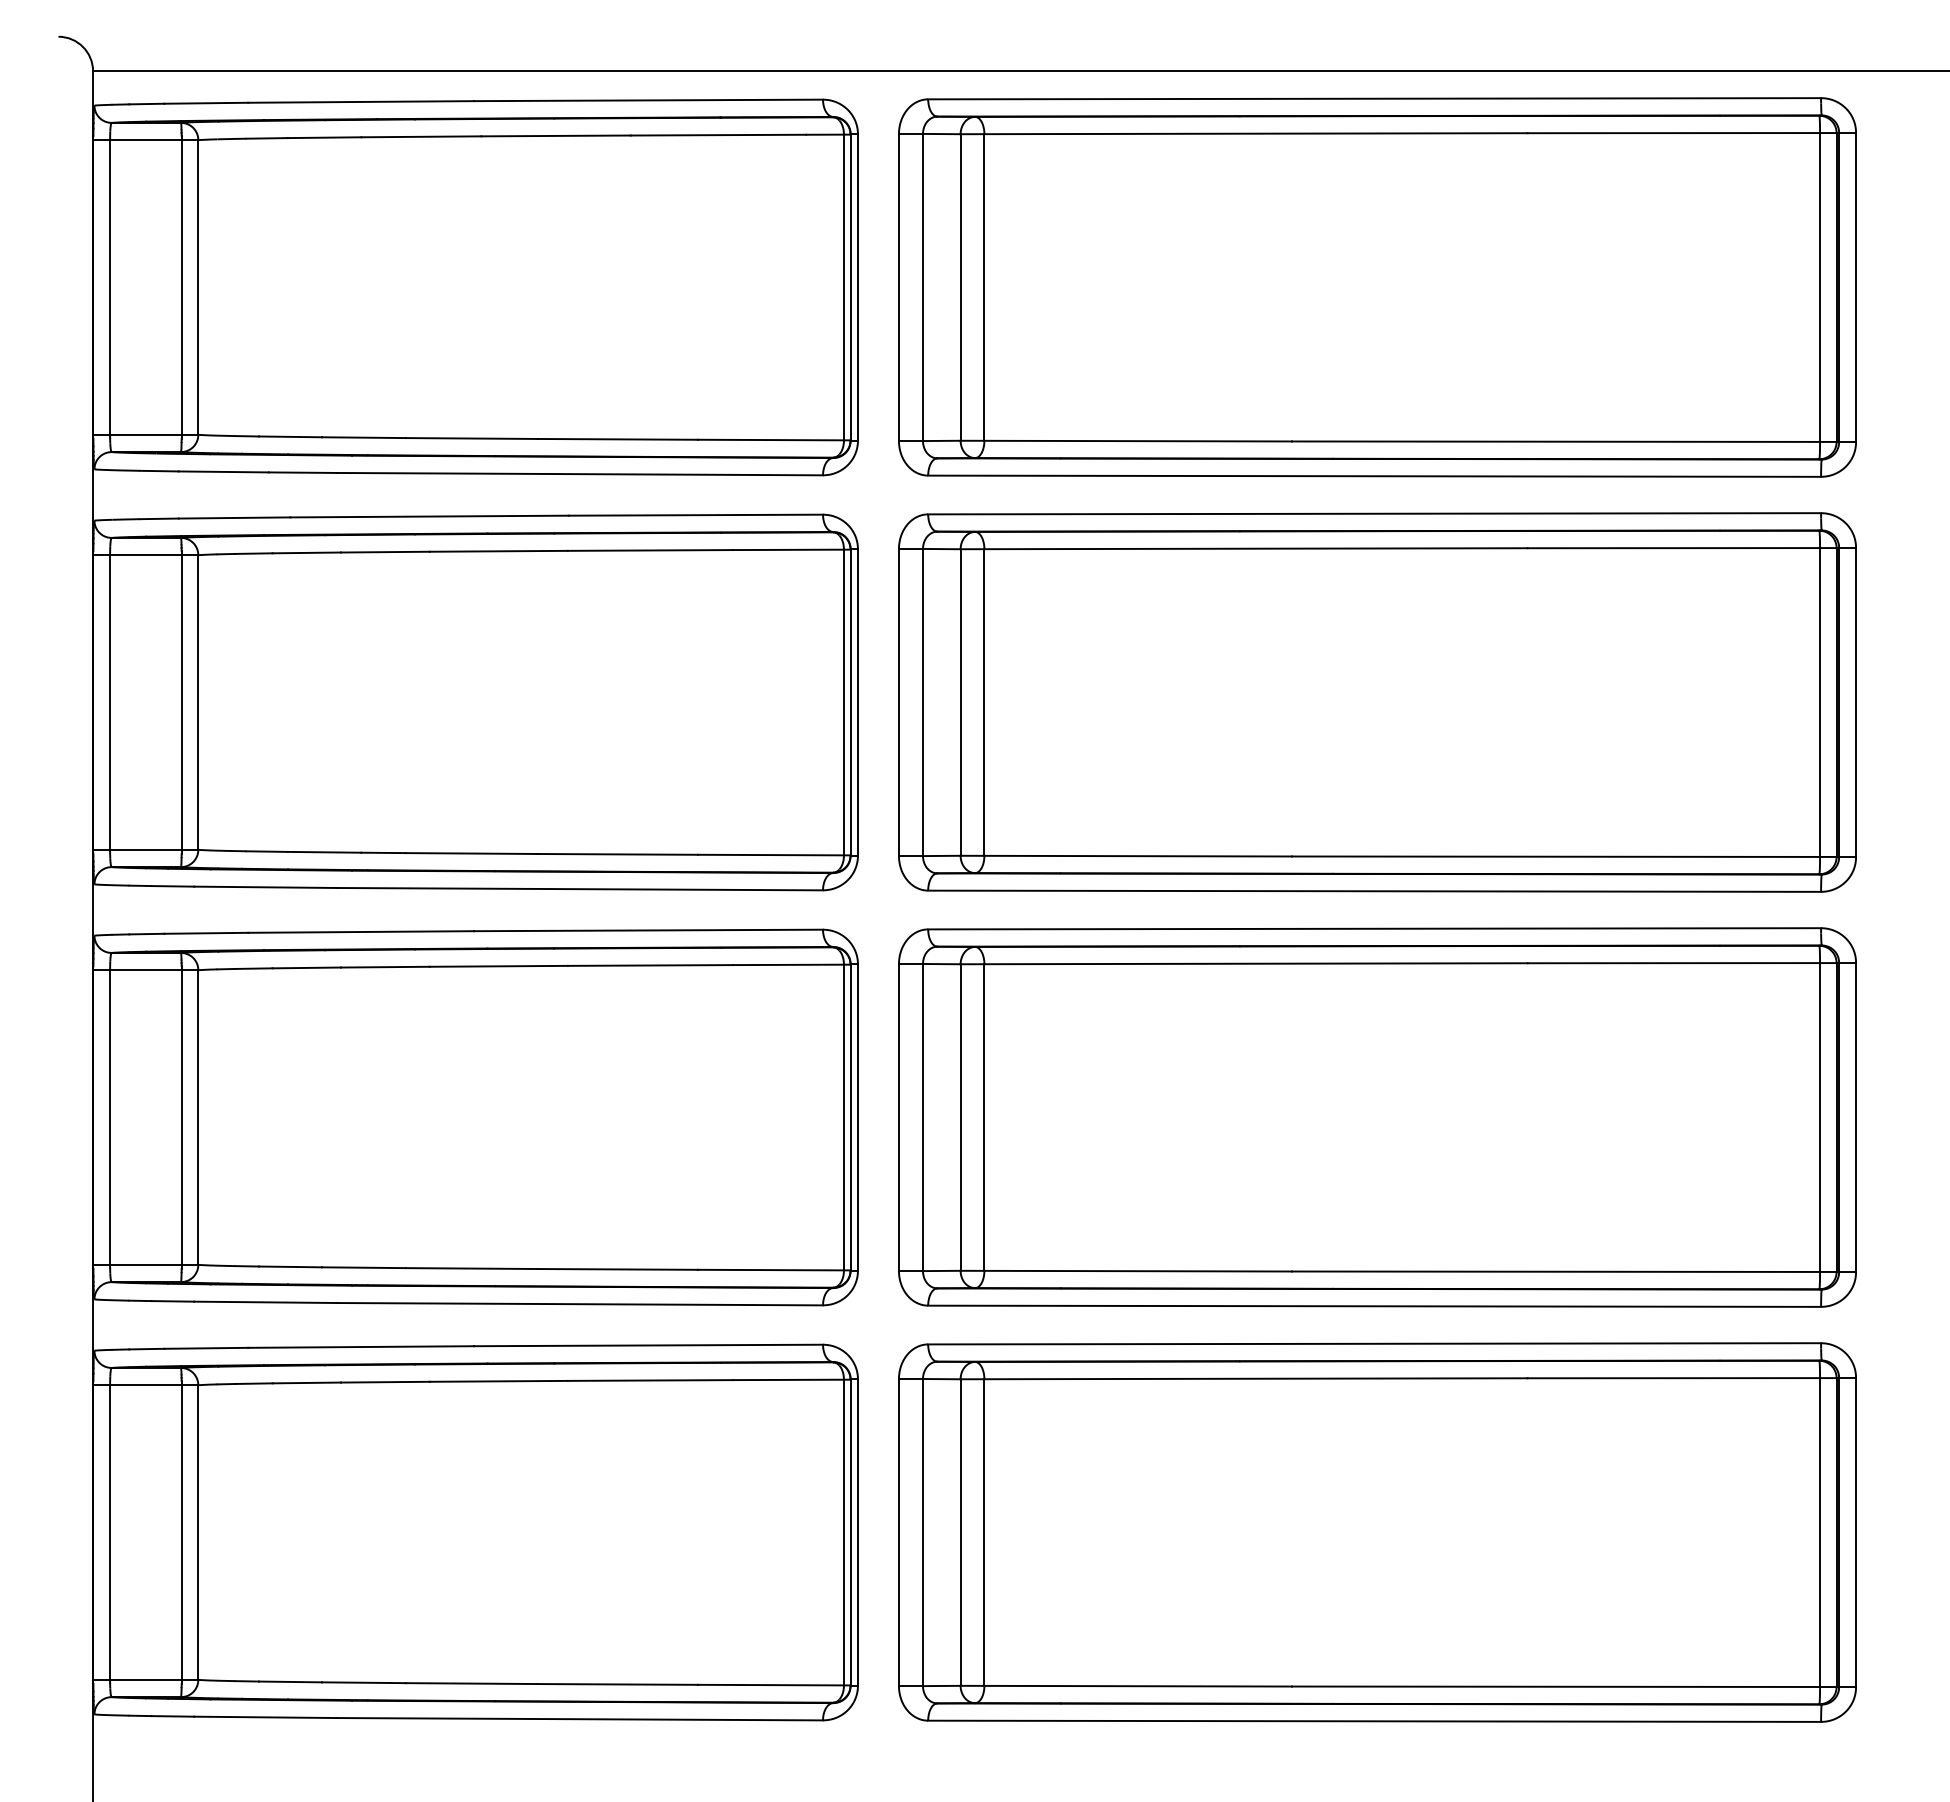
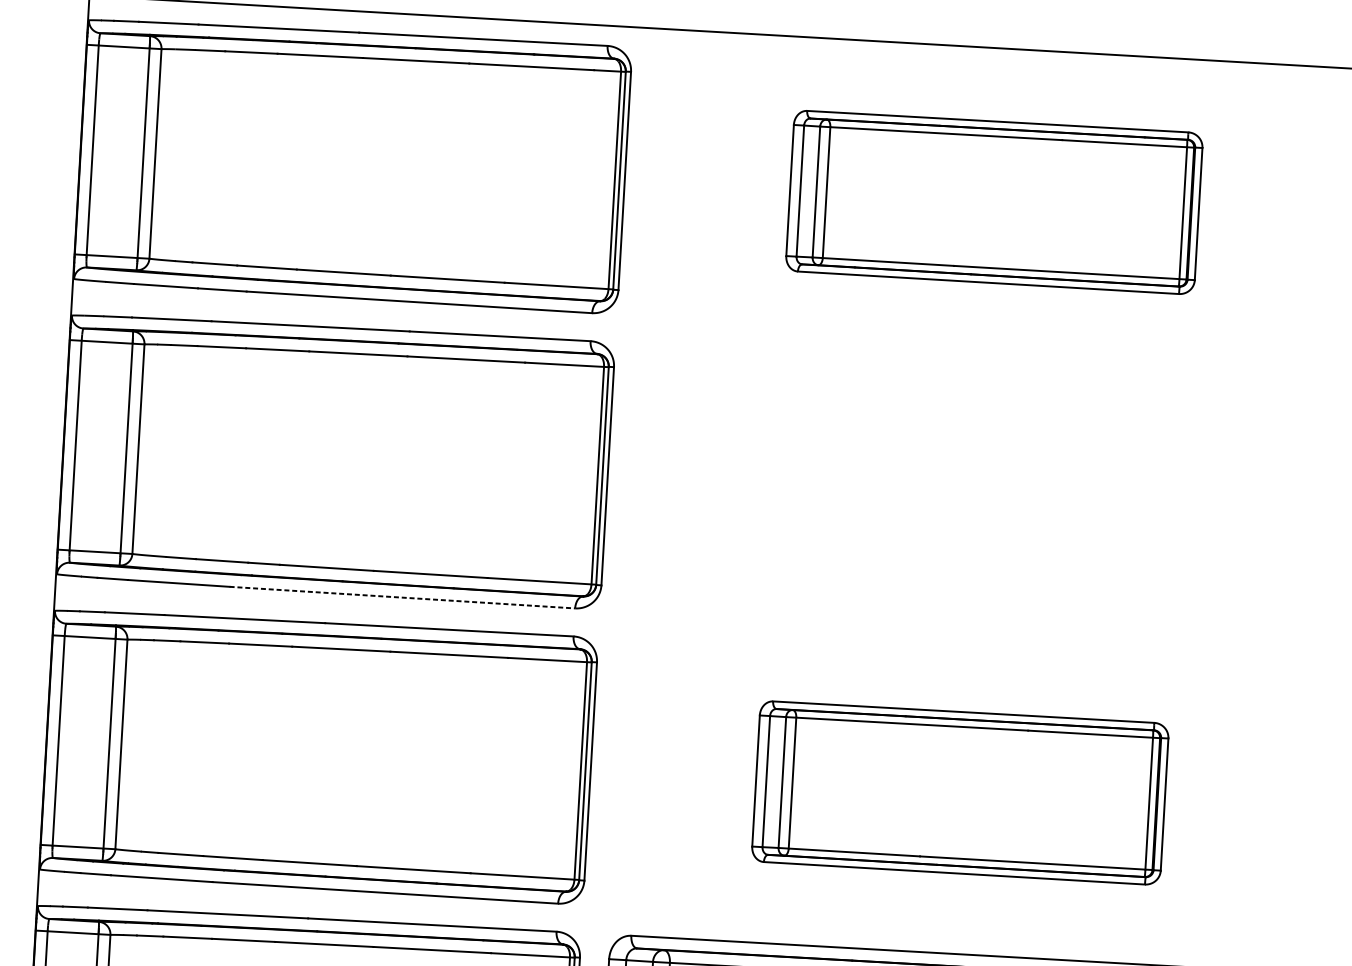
part: (1377, 287) -> (994, 202), size x0.6
part: (1377, 702) -> (977, 497), removed
line: (580, 889) -> (402, 597), solid -> dashed
part: (1377, 1117) -> (960, 792), size x0.6

